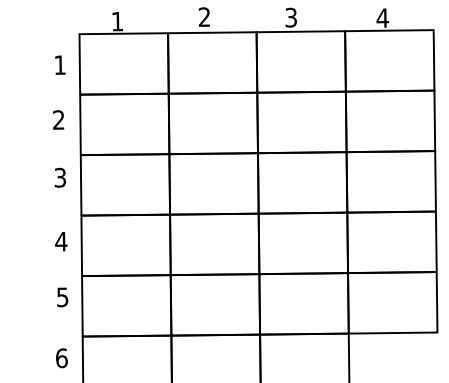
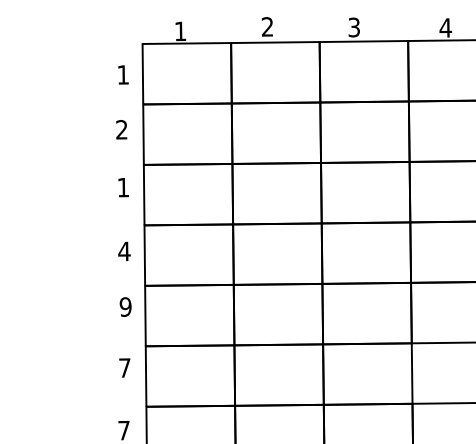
text: (60, 177) -> (123, 187), 3 -> 1
text: (62, 296) -> (125, 306), 5 -> 9
text: (61, 357) -> (124, 367), 6 -> 7

